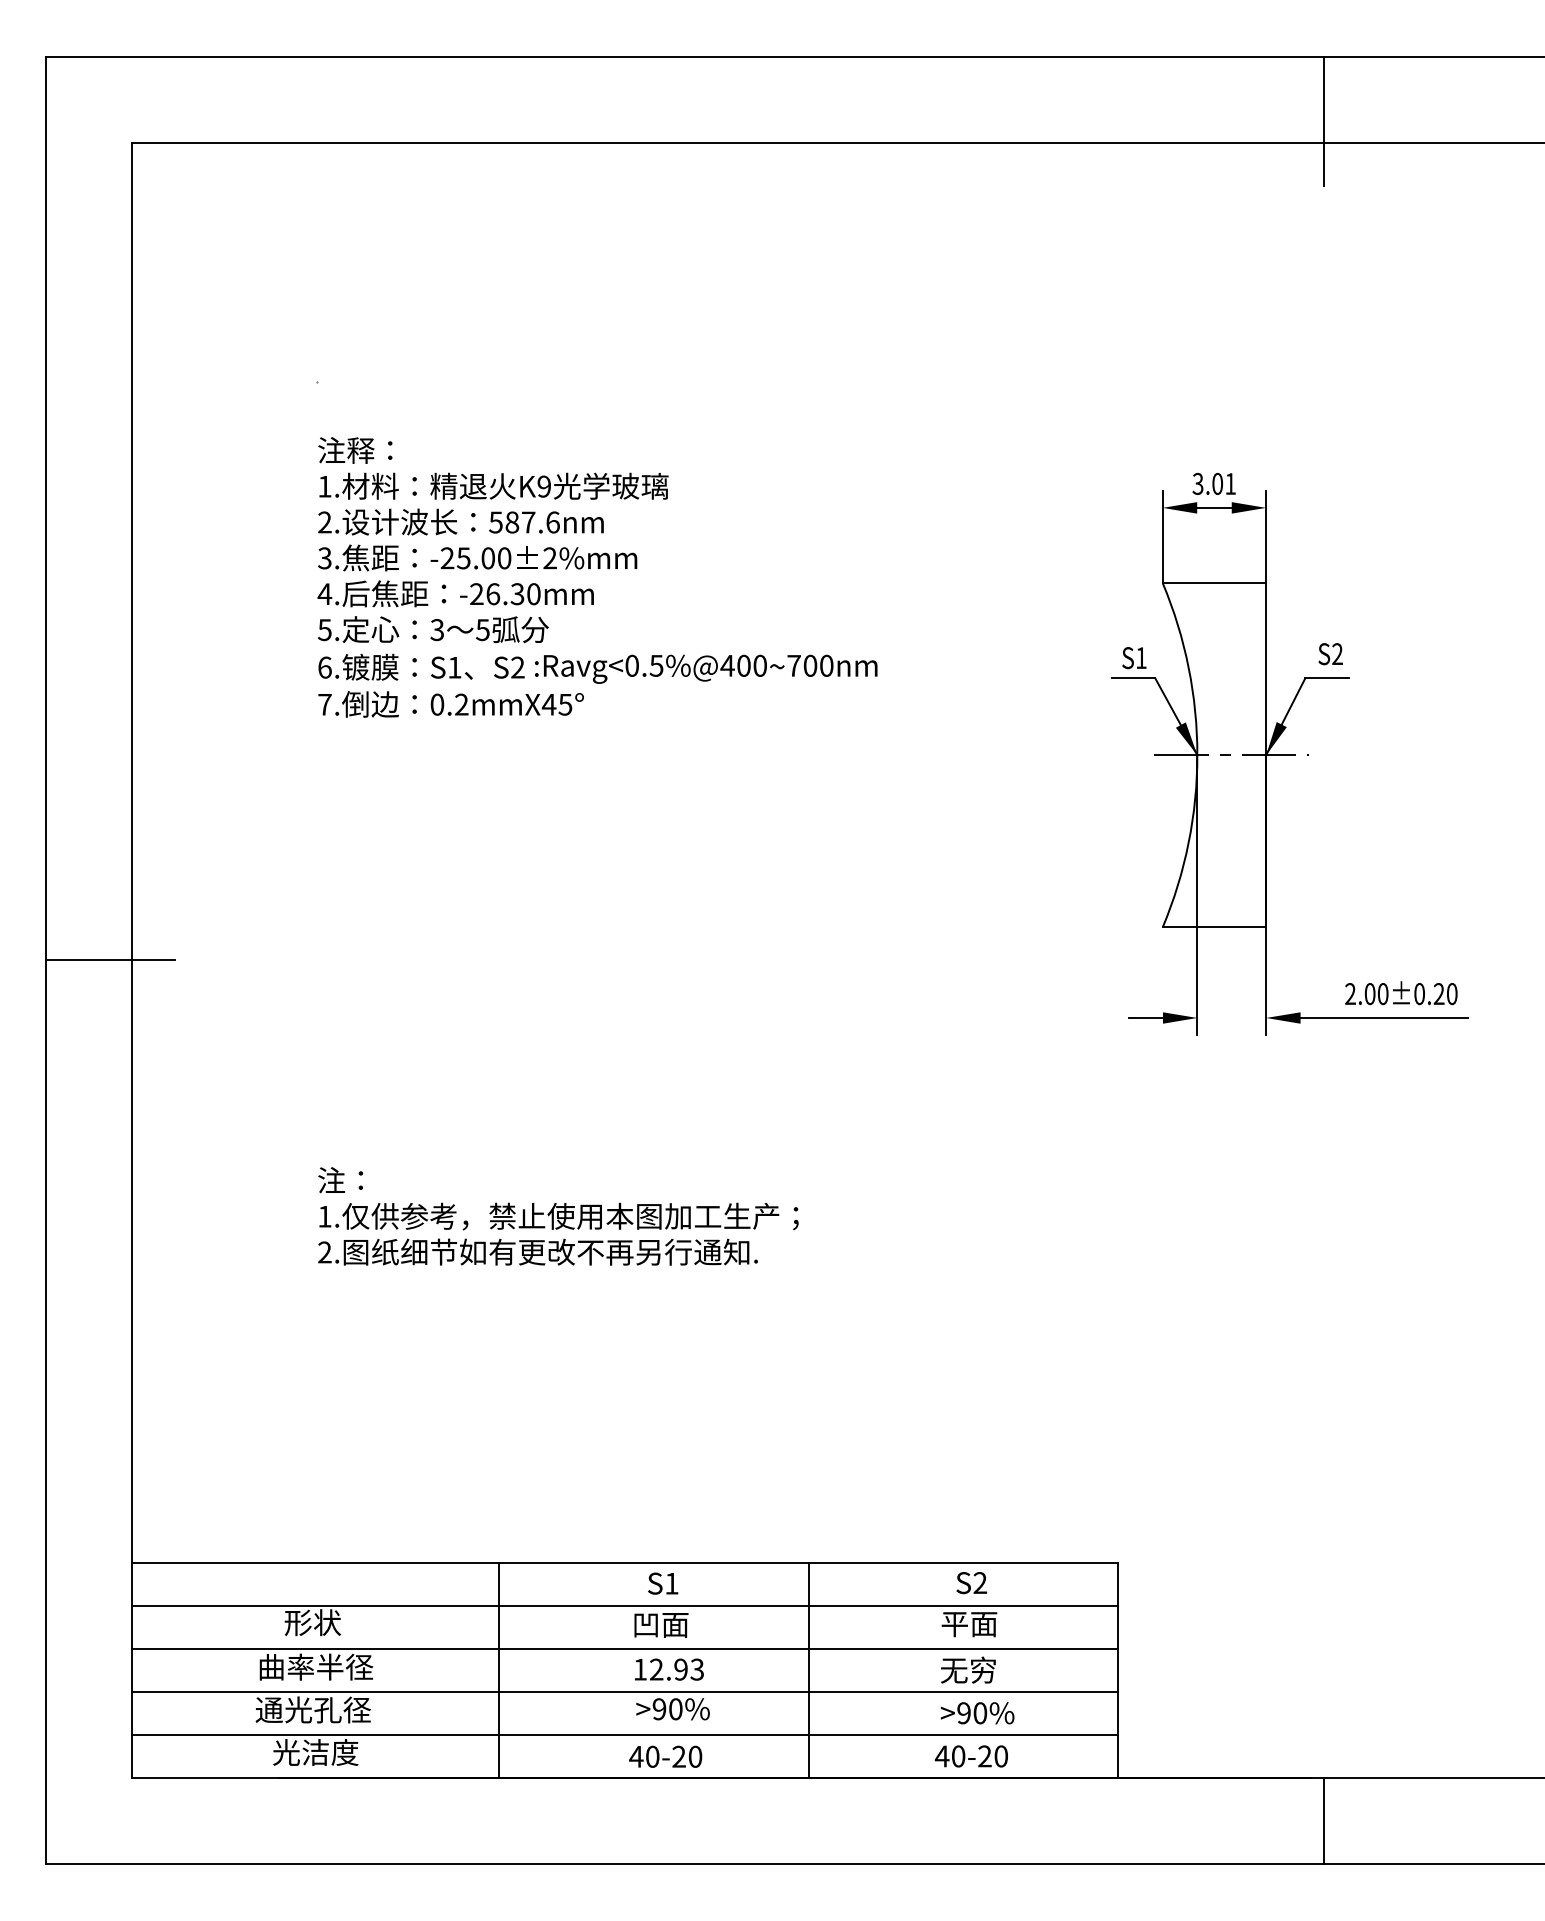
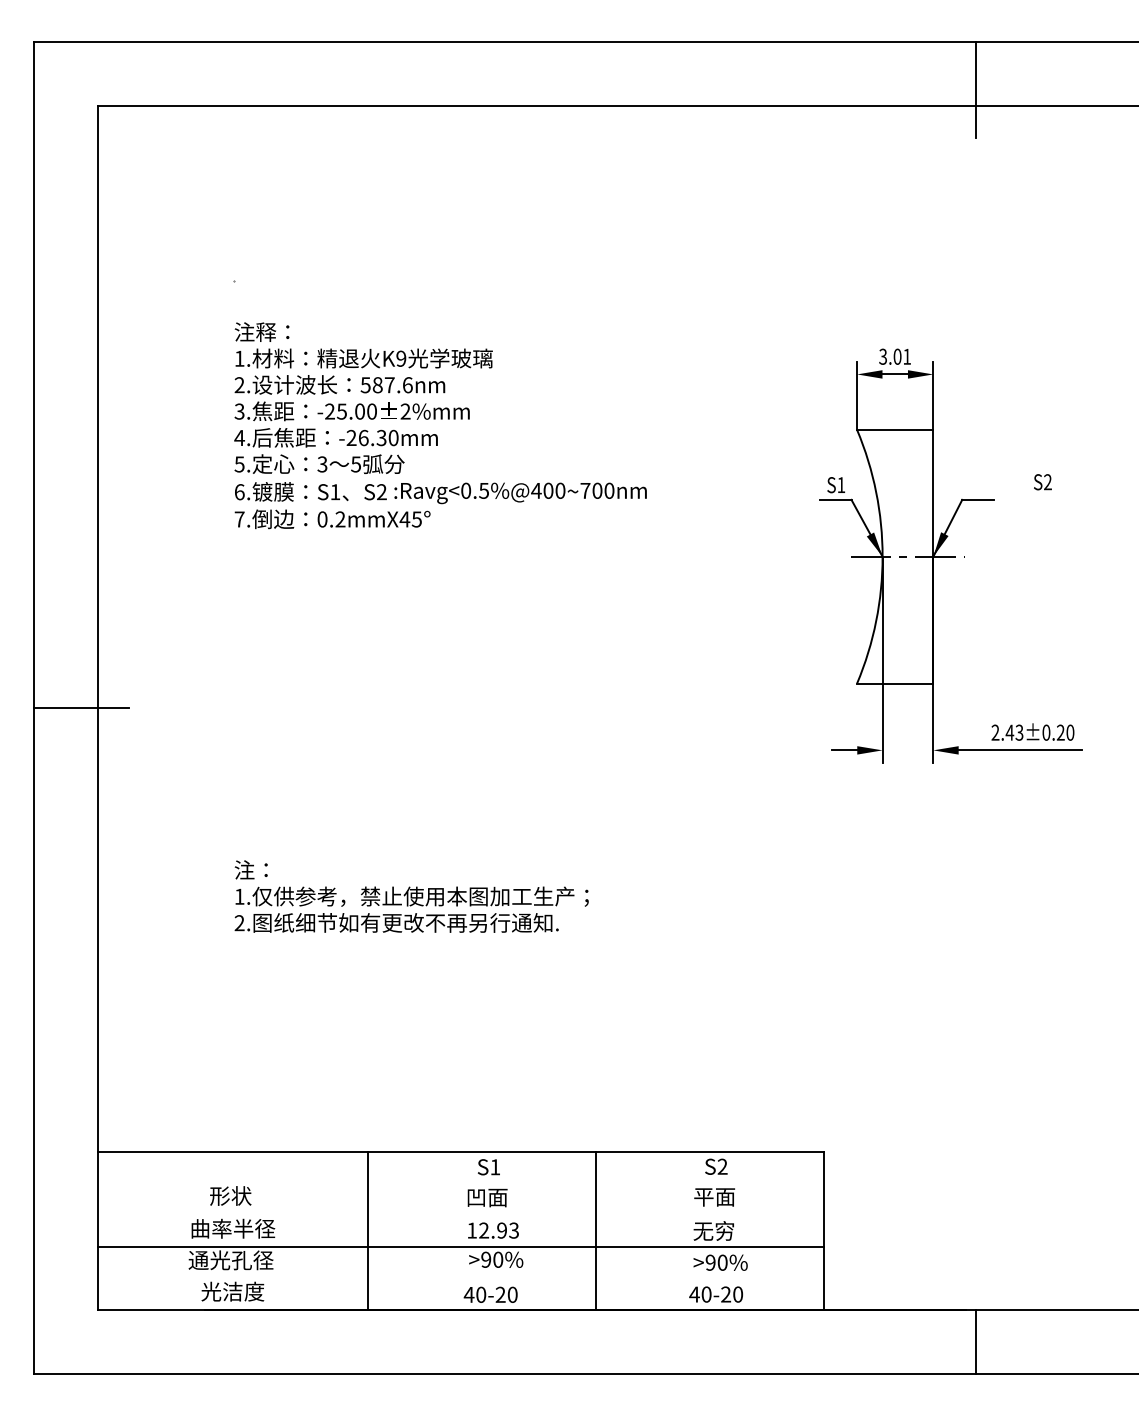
text: (1330, 654) -> (1042, 482), moved
text: (1376, 993) -> (1014, 732), 2.00±0.20 -> 2.43±0.20
line: (624, 1605) -> (460, 1183), removed
line: (624, 1649) -> (460, 1215), removed
line: (624, 1734) -> (460, 1278), removed

